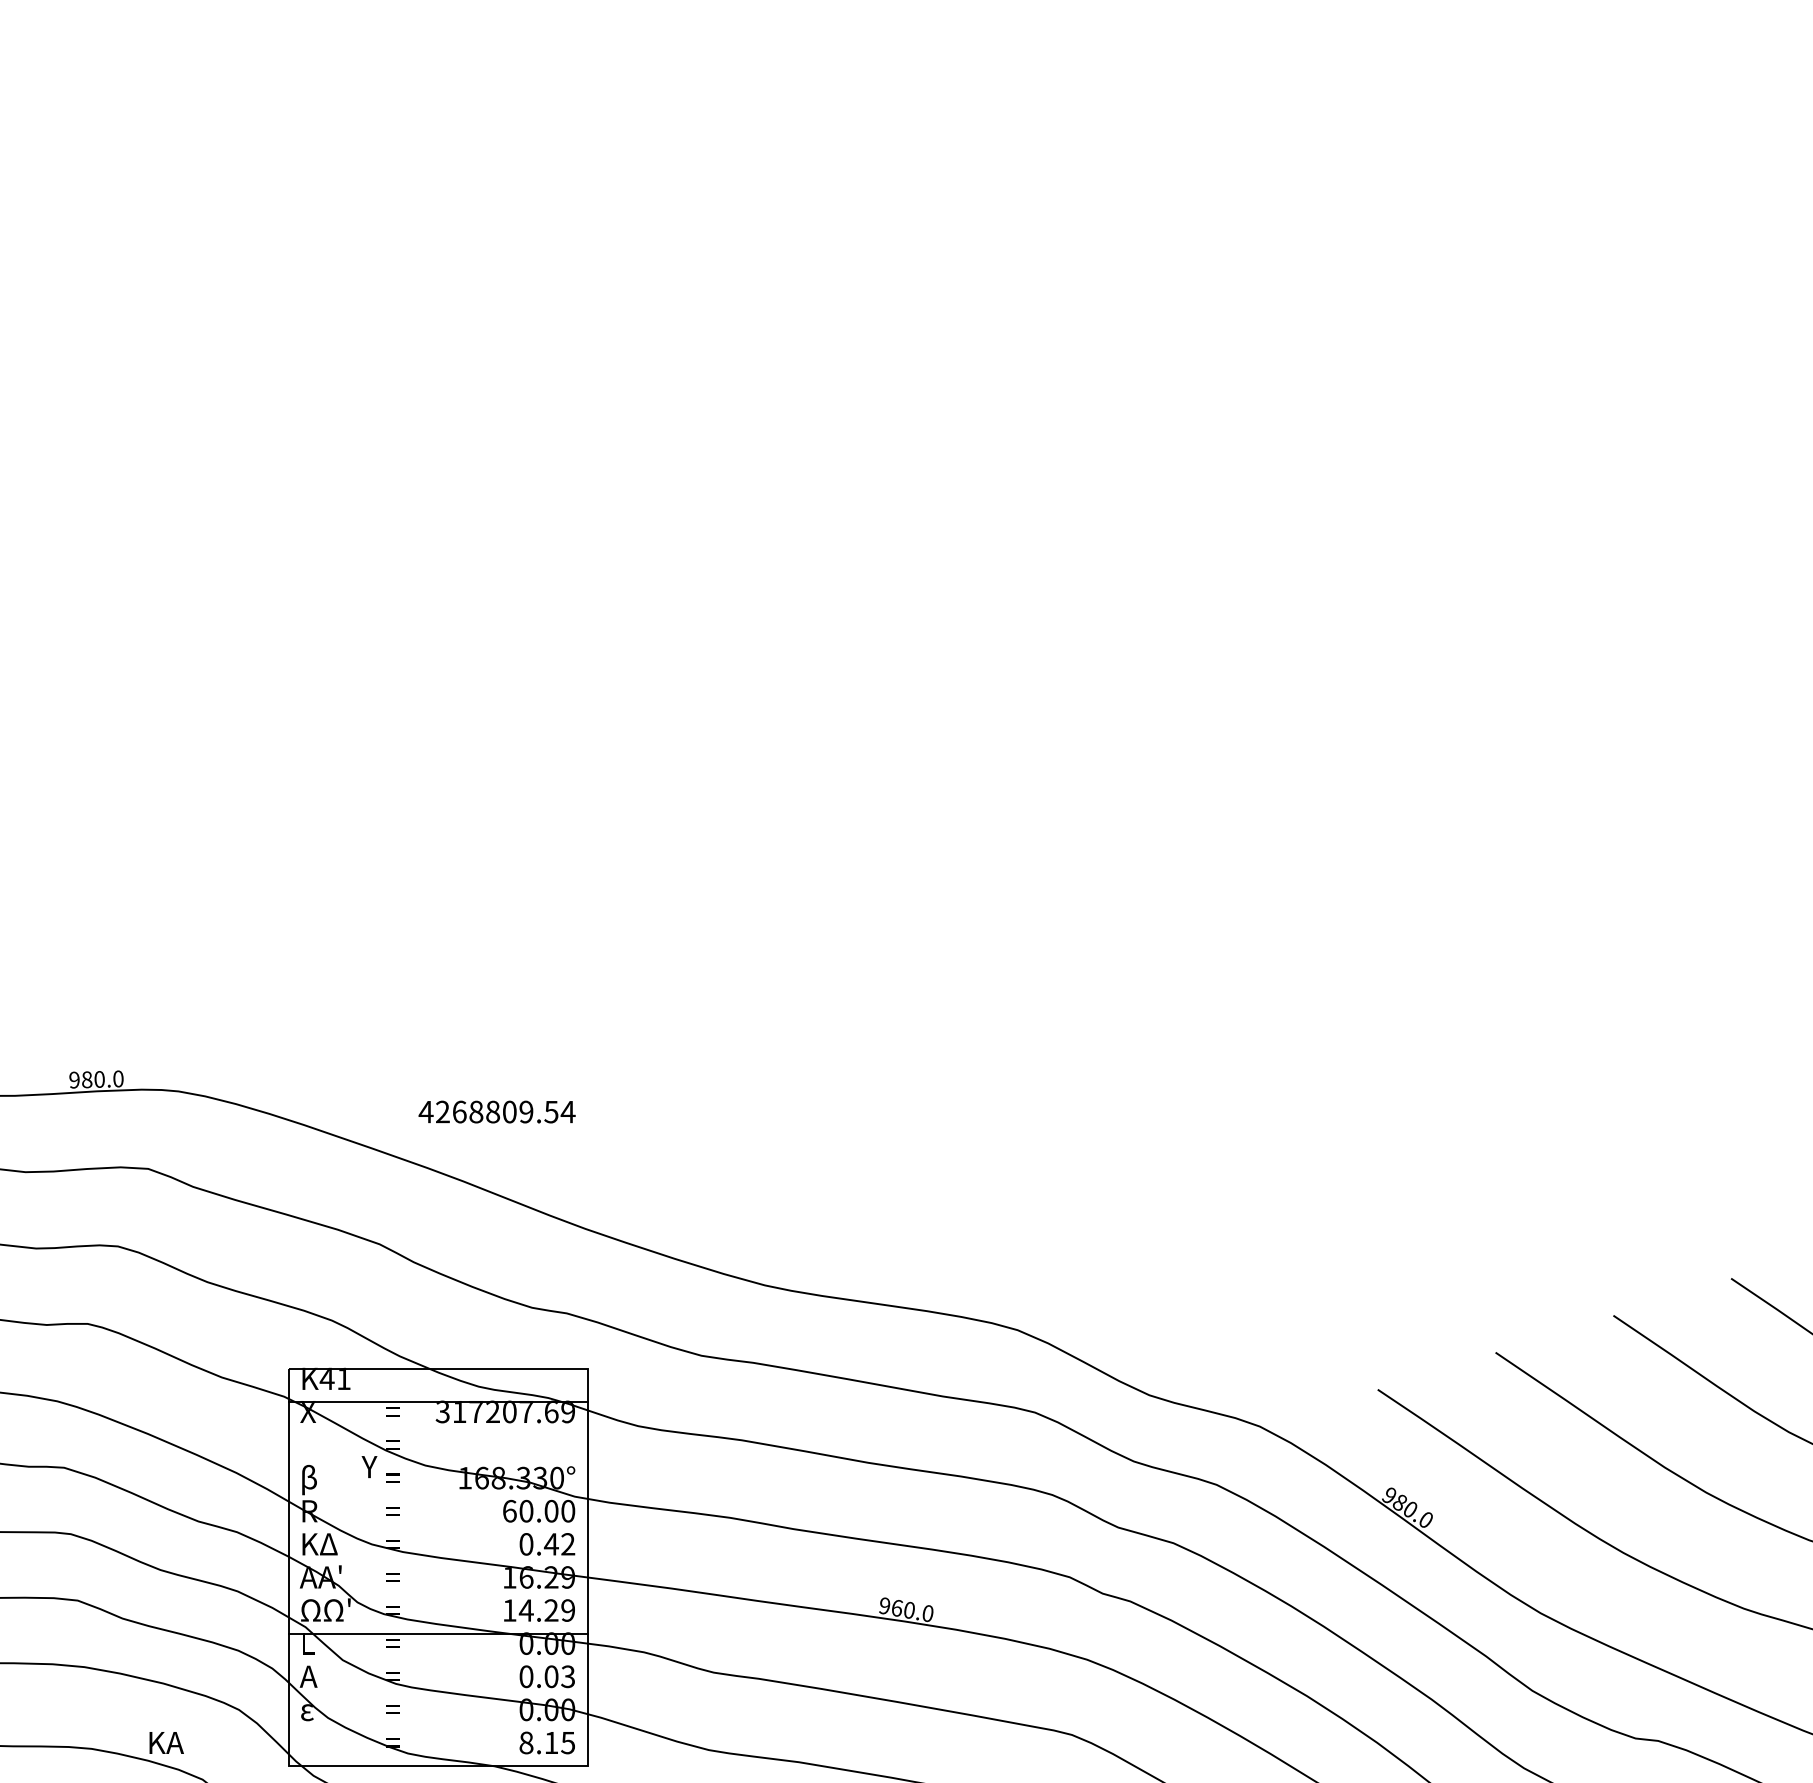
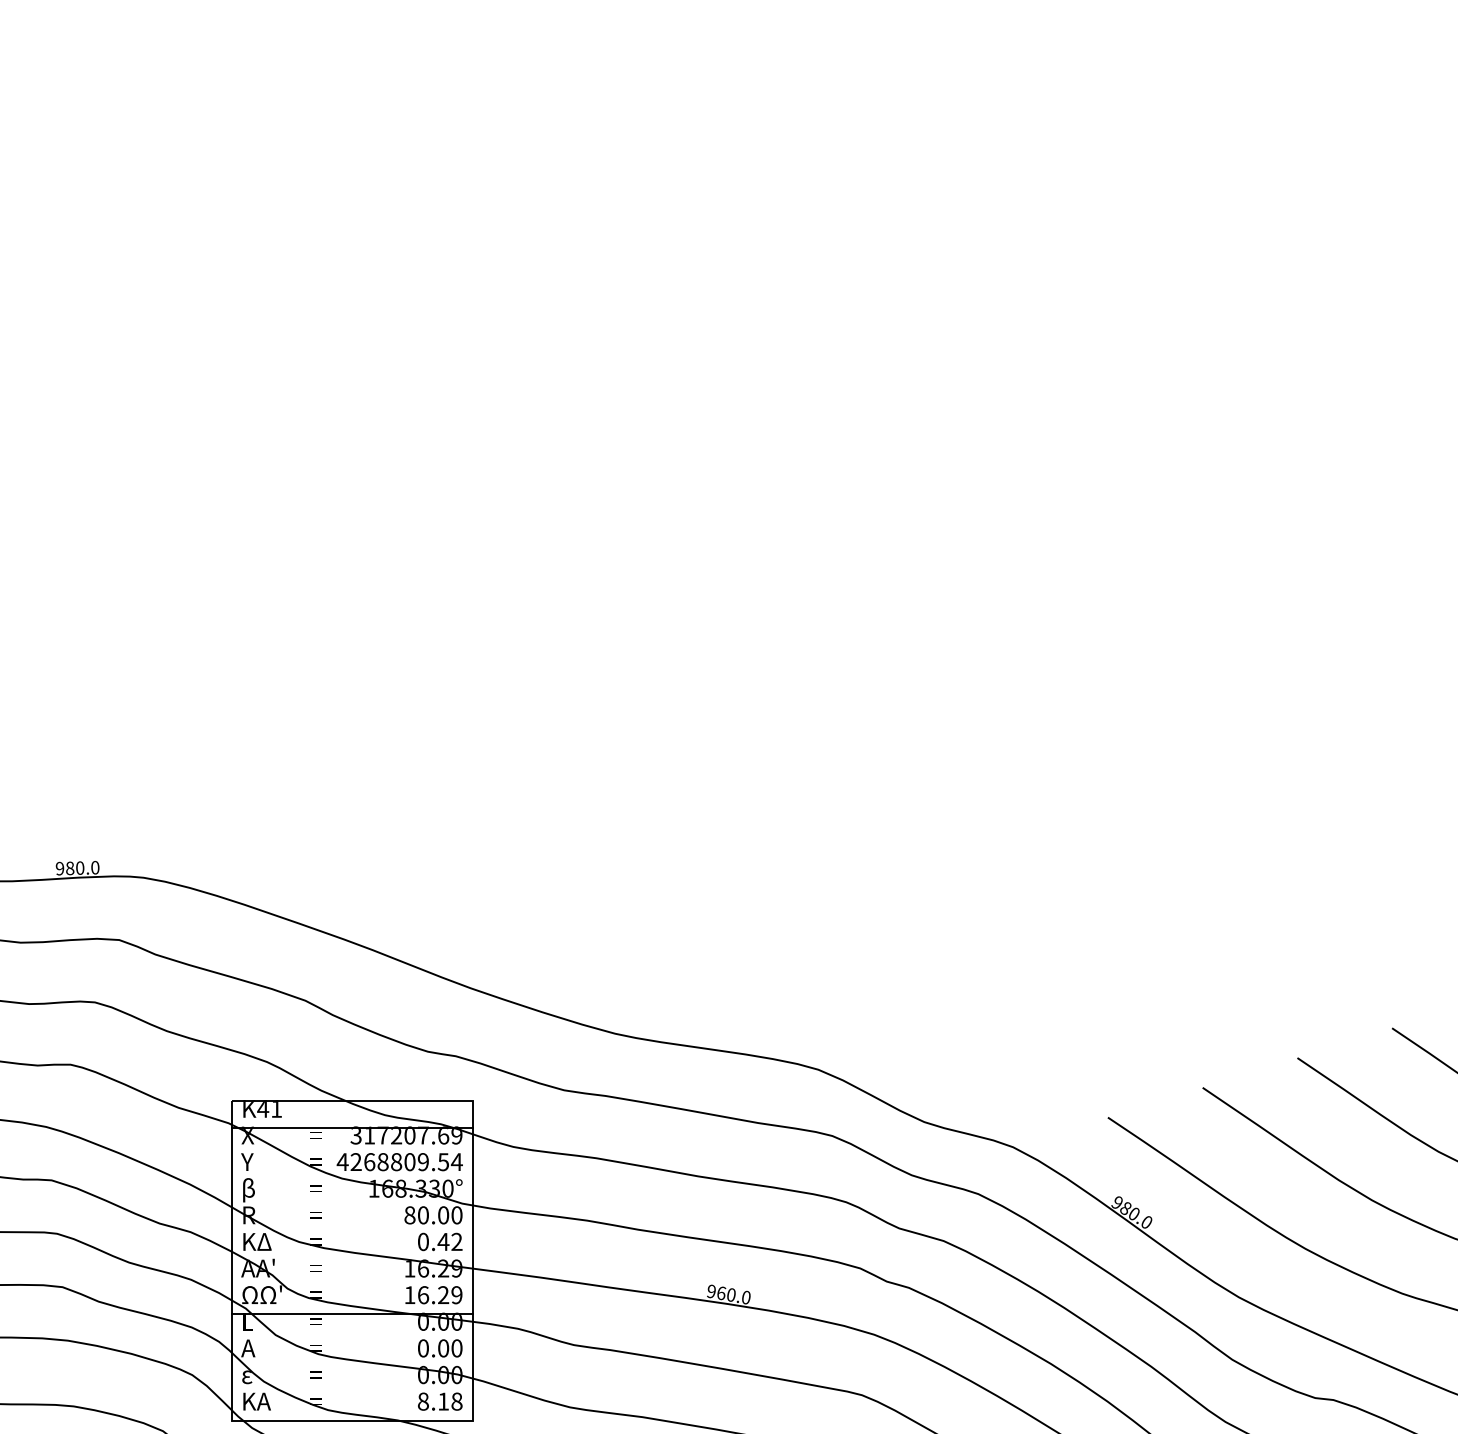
text: (496, 1111) -> (399, 1161), moved
text: (369, 1467) -> (247, 1162), moved
text: (509, 1510) -> (409, 1214), 60.00 -> 80.00
text: (525, 1610) -> (422, 1295), 14.29 -> 16.29
text: (568, 1676) -> (457, 1348), 0.03 -> 0.00
text: (166, 1742) -> (256, 1401), moved
text: (568, 1742) -> (457, 1401), 8.15 -> 8.18

